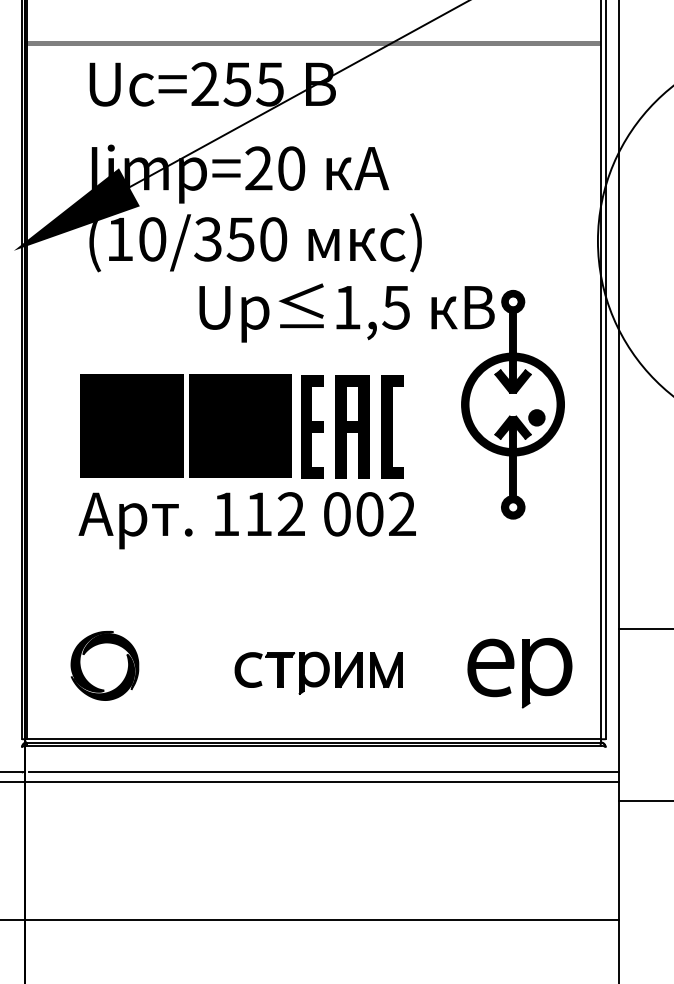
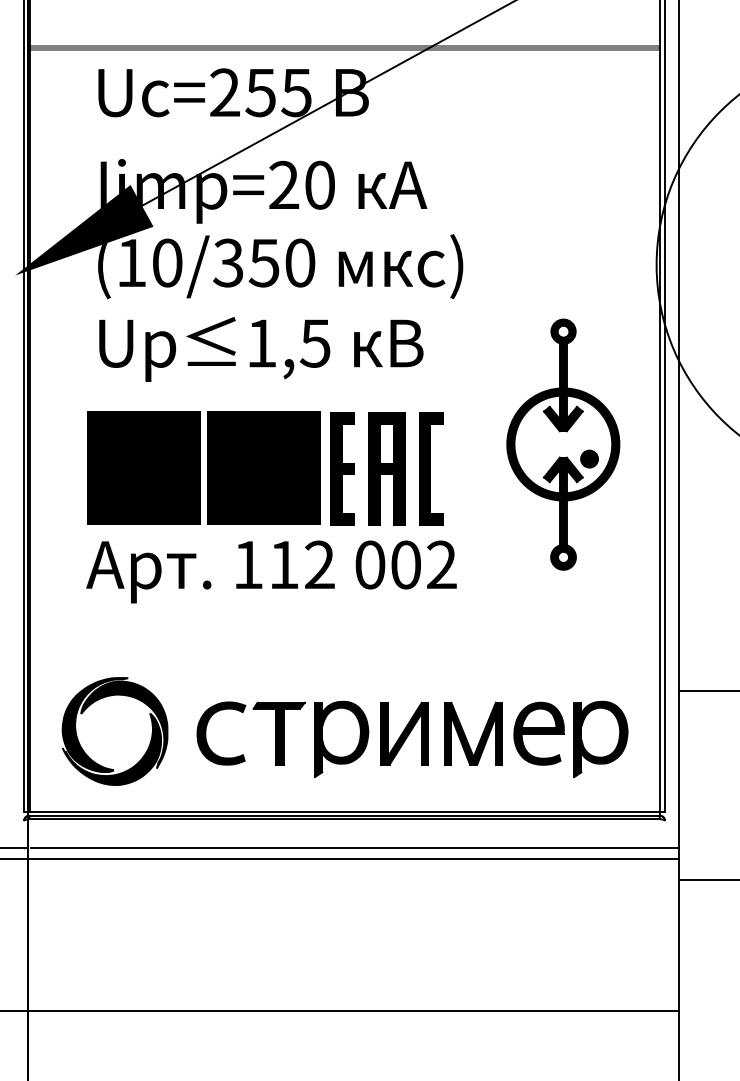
text: (346, 312) -> (260, 348), moved
part: (104, 665) -> (114, 731), size x1.43
part: (318, 673) -> (349, 739), size x1.67

